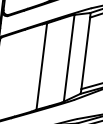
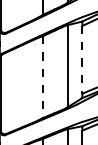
line: (85, 53) -> (82, 59), solid -> dashed
line: (41, 66) -> (42, 77), solid -> dashed

